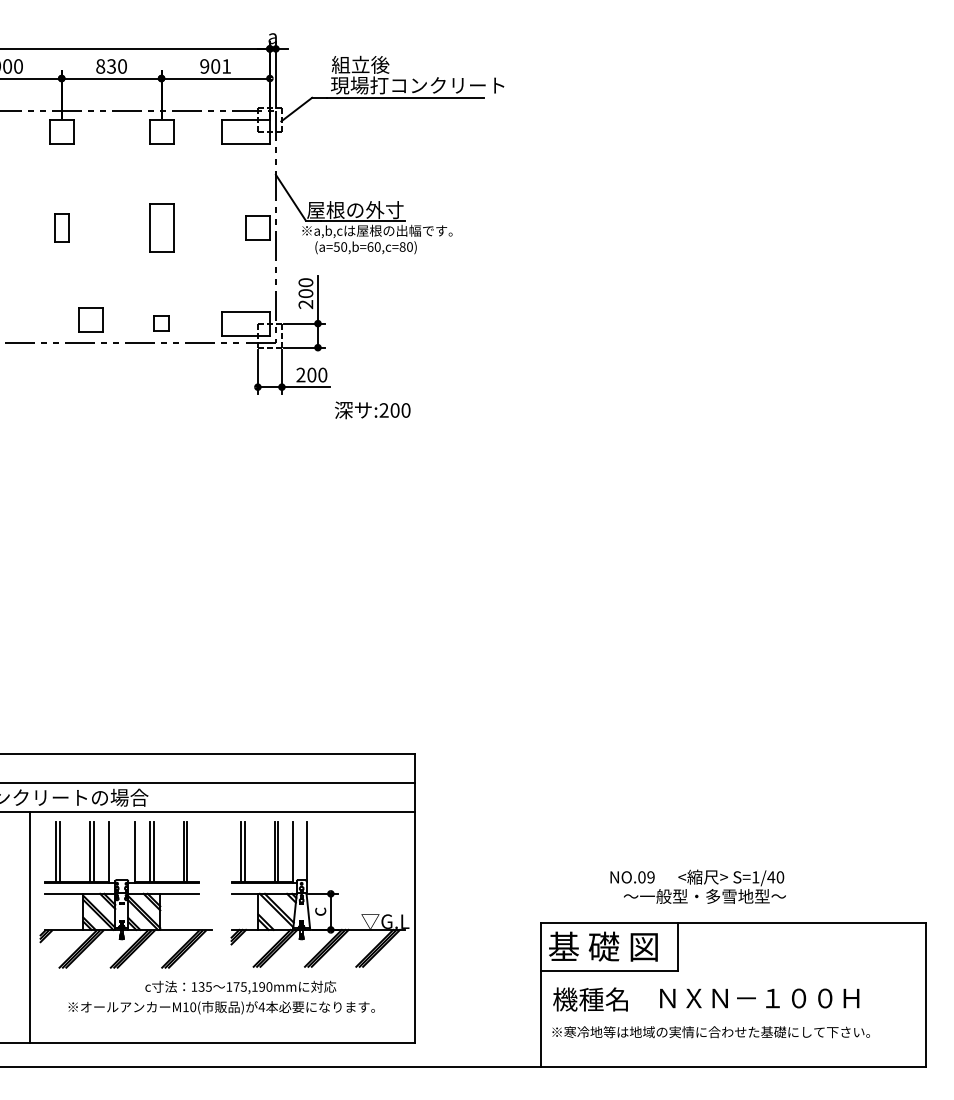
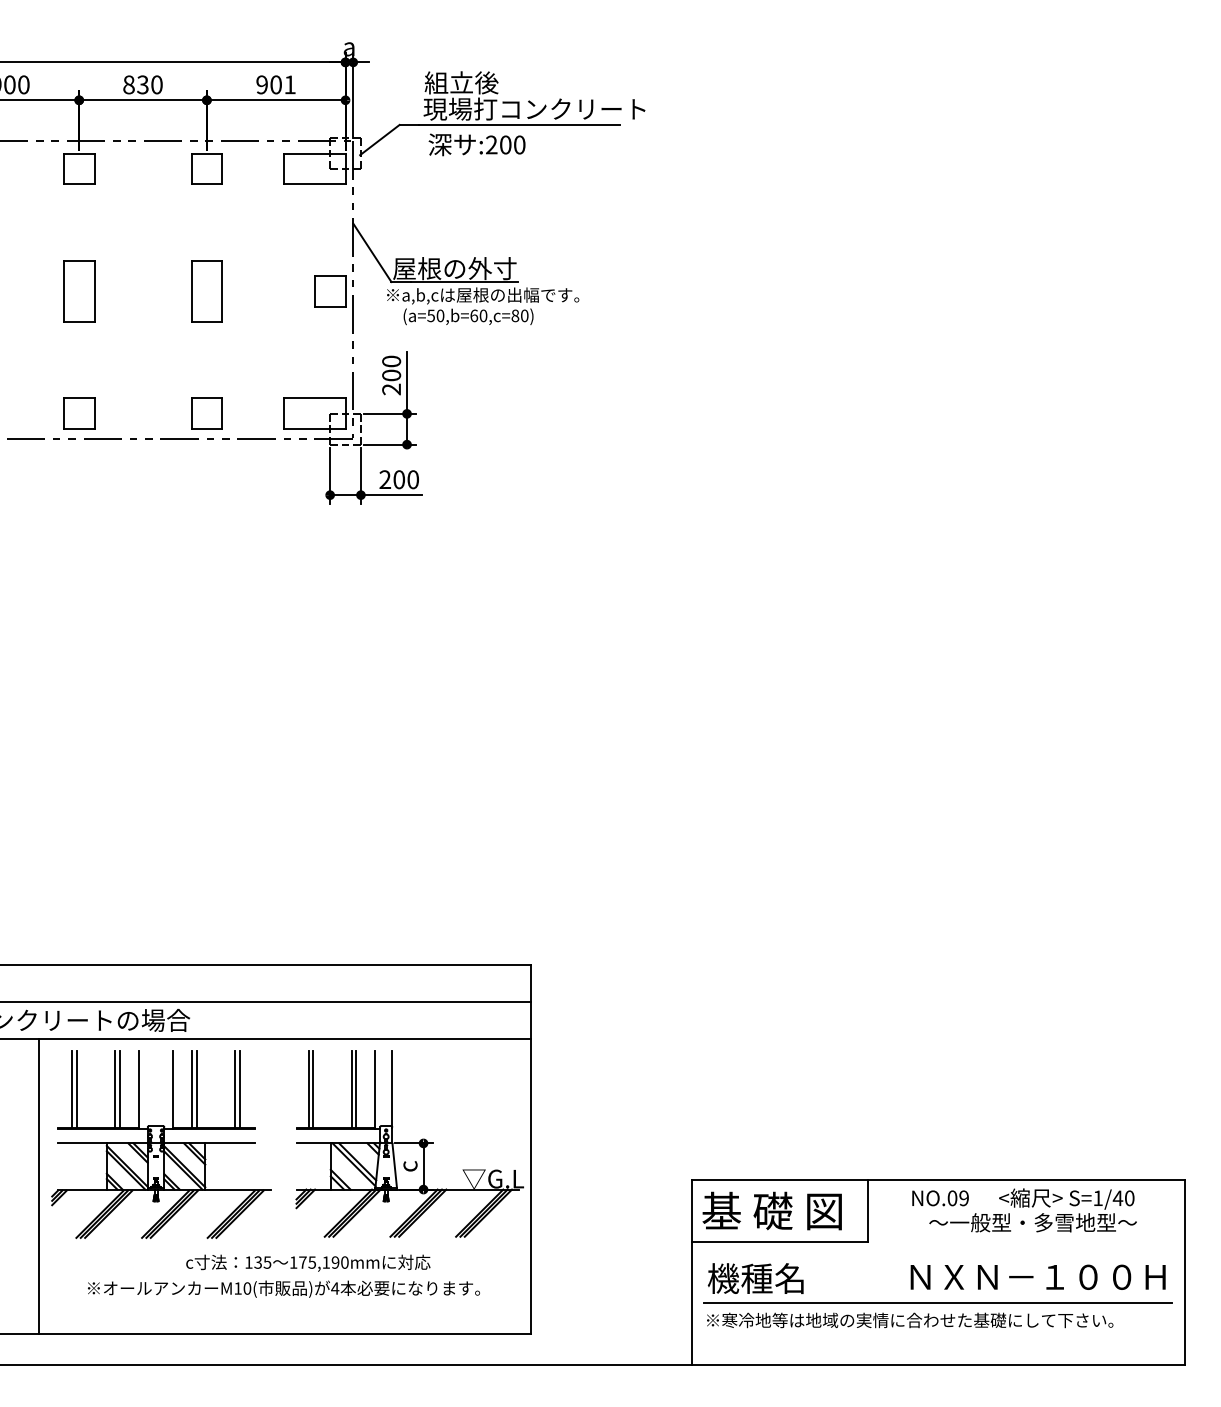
part: (61, 227) -> (79, 291), size x1.67
part: (90, 319) -> (79, 413), moved
part: (161, 323) -> (206, 413), size x1.67
text: (372, 410) -> (476, 144), moved
text: (698, 886) -> (1024, 1210), moved
text: (759, 997) -> (1037, 1276), moved
line: (733, 1018) -> (938, 1303), added

